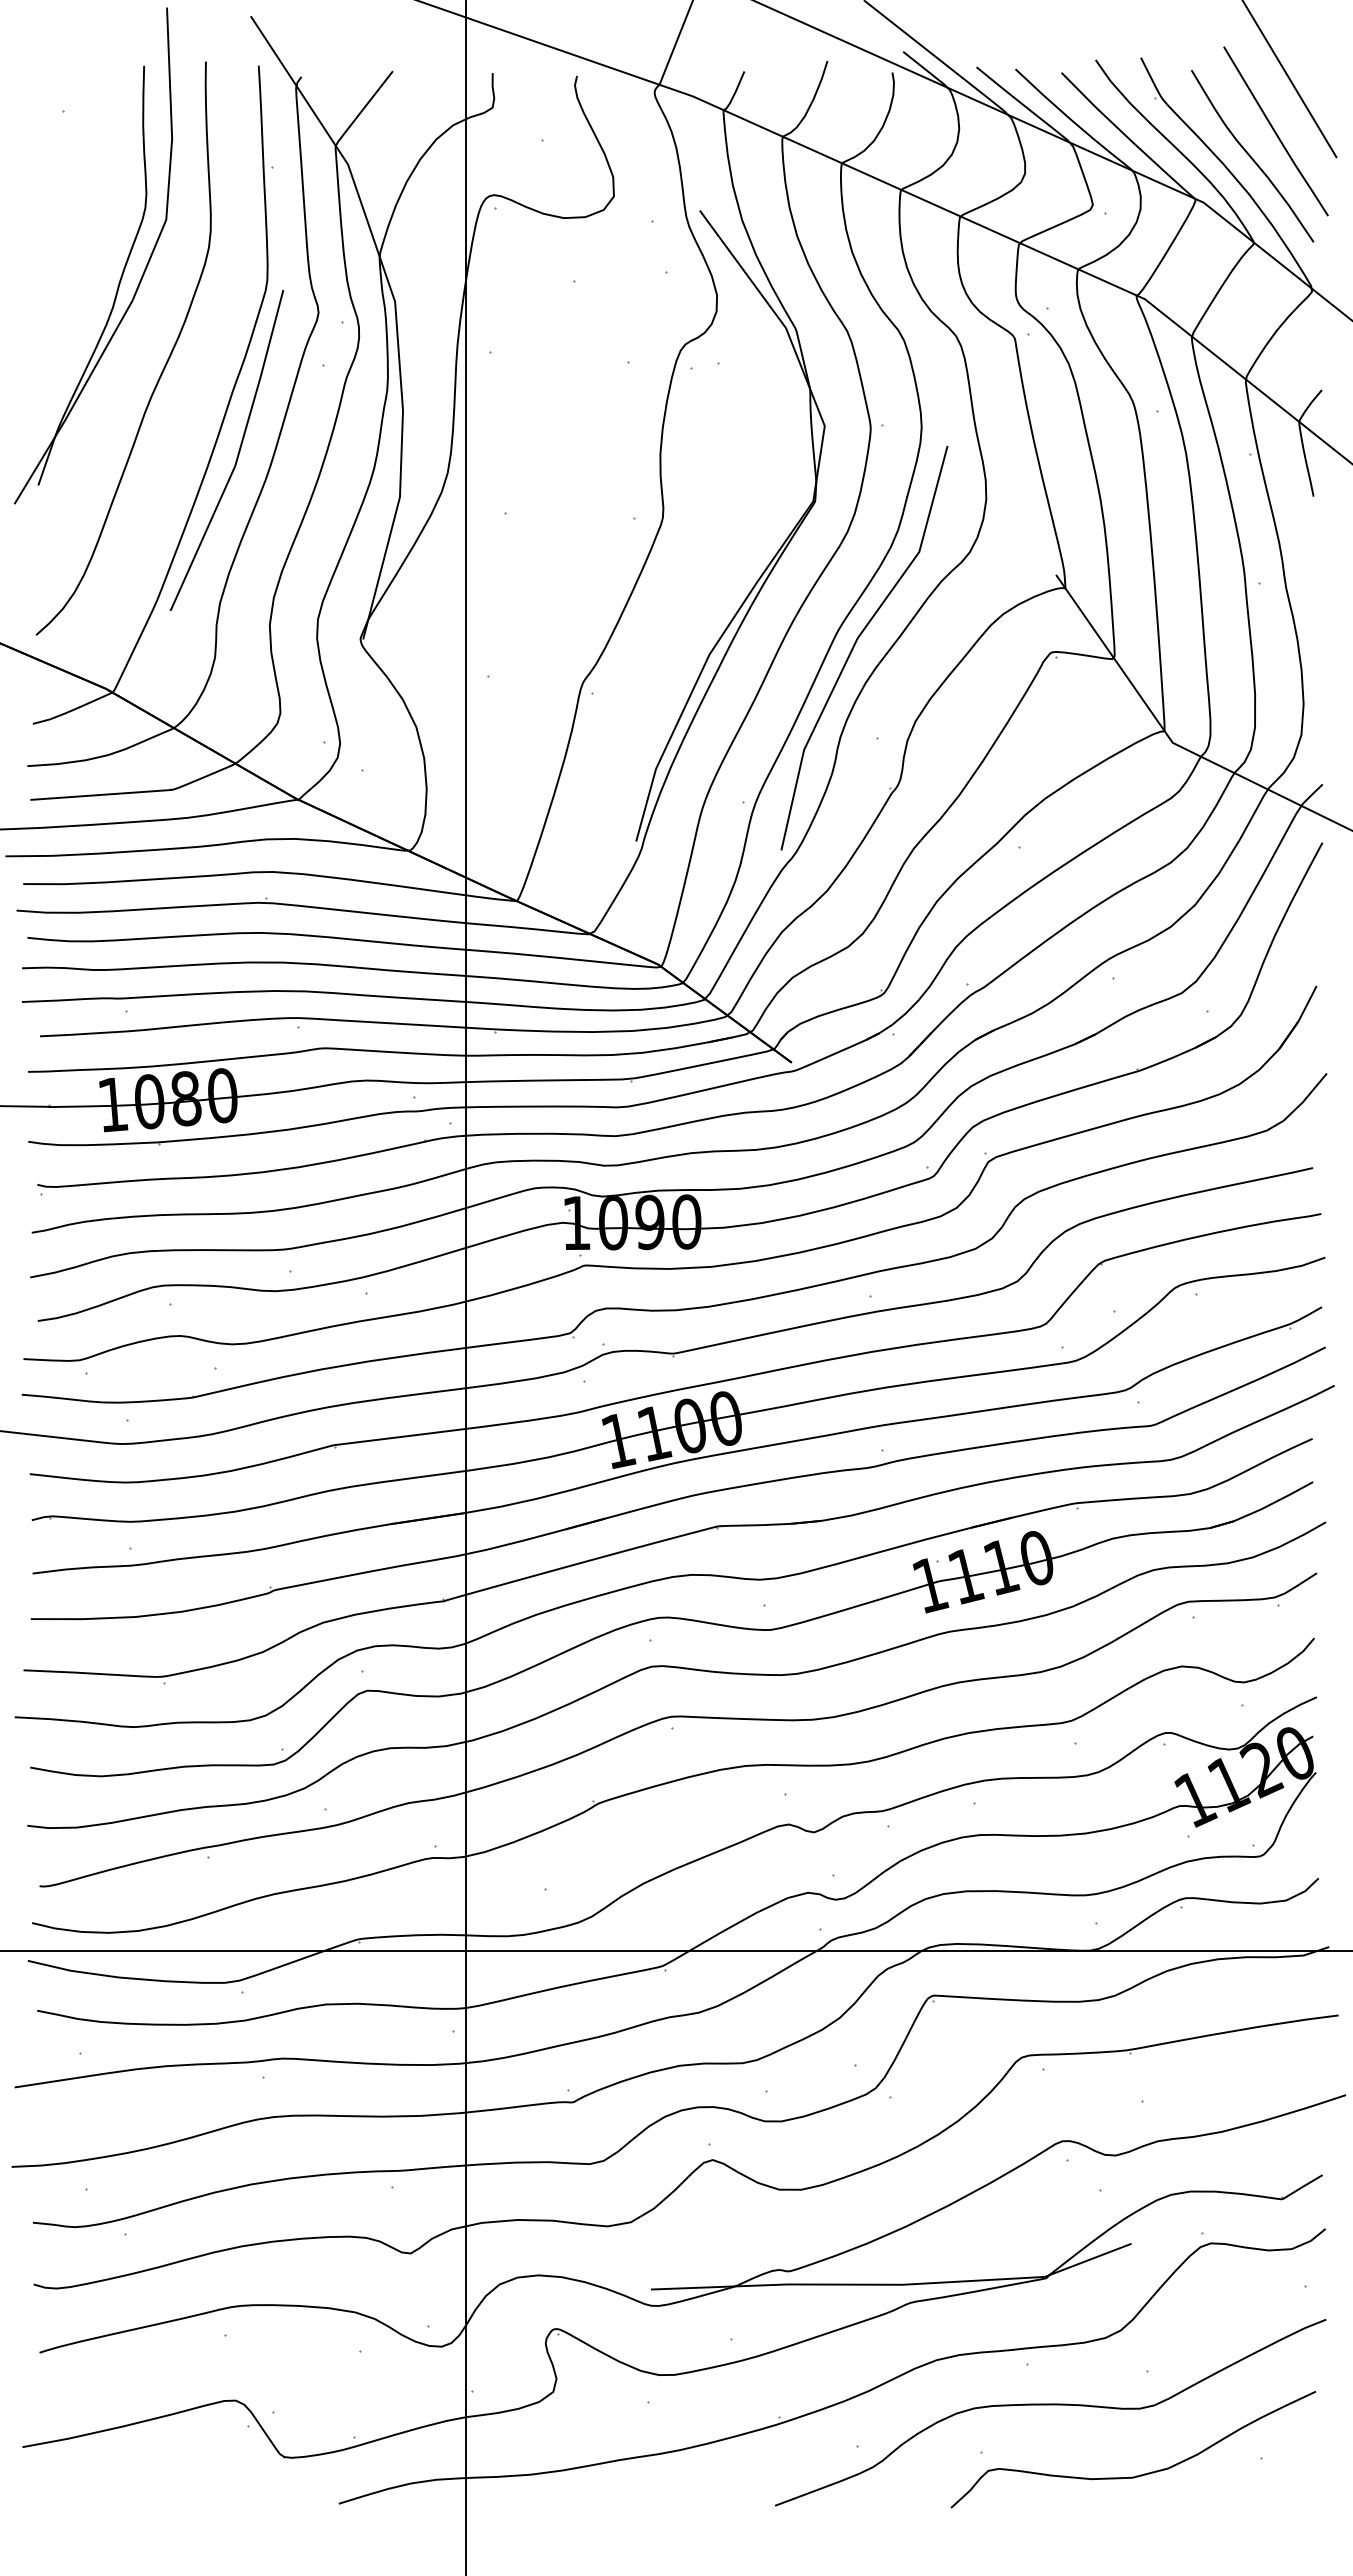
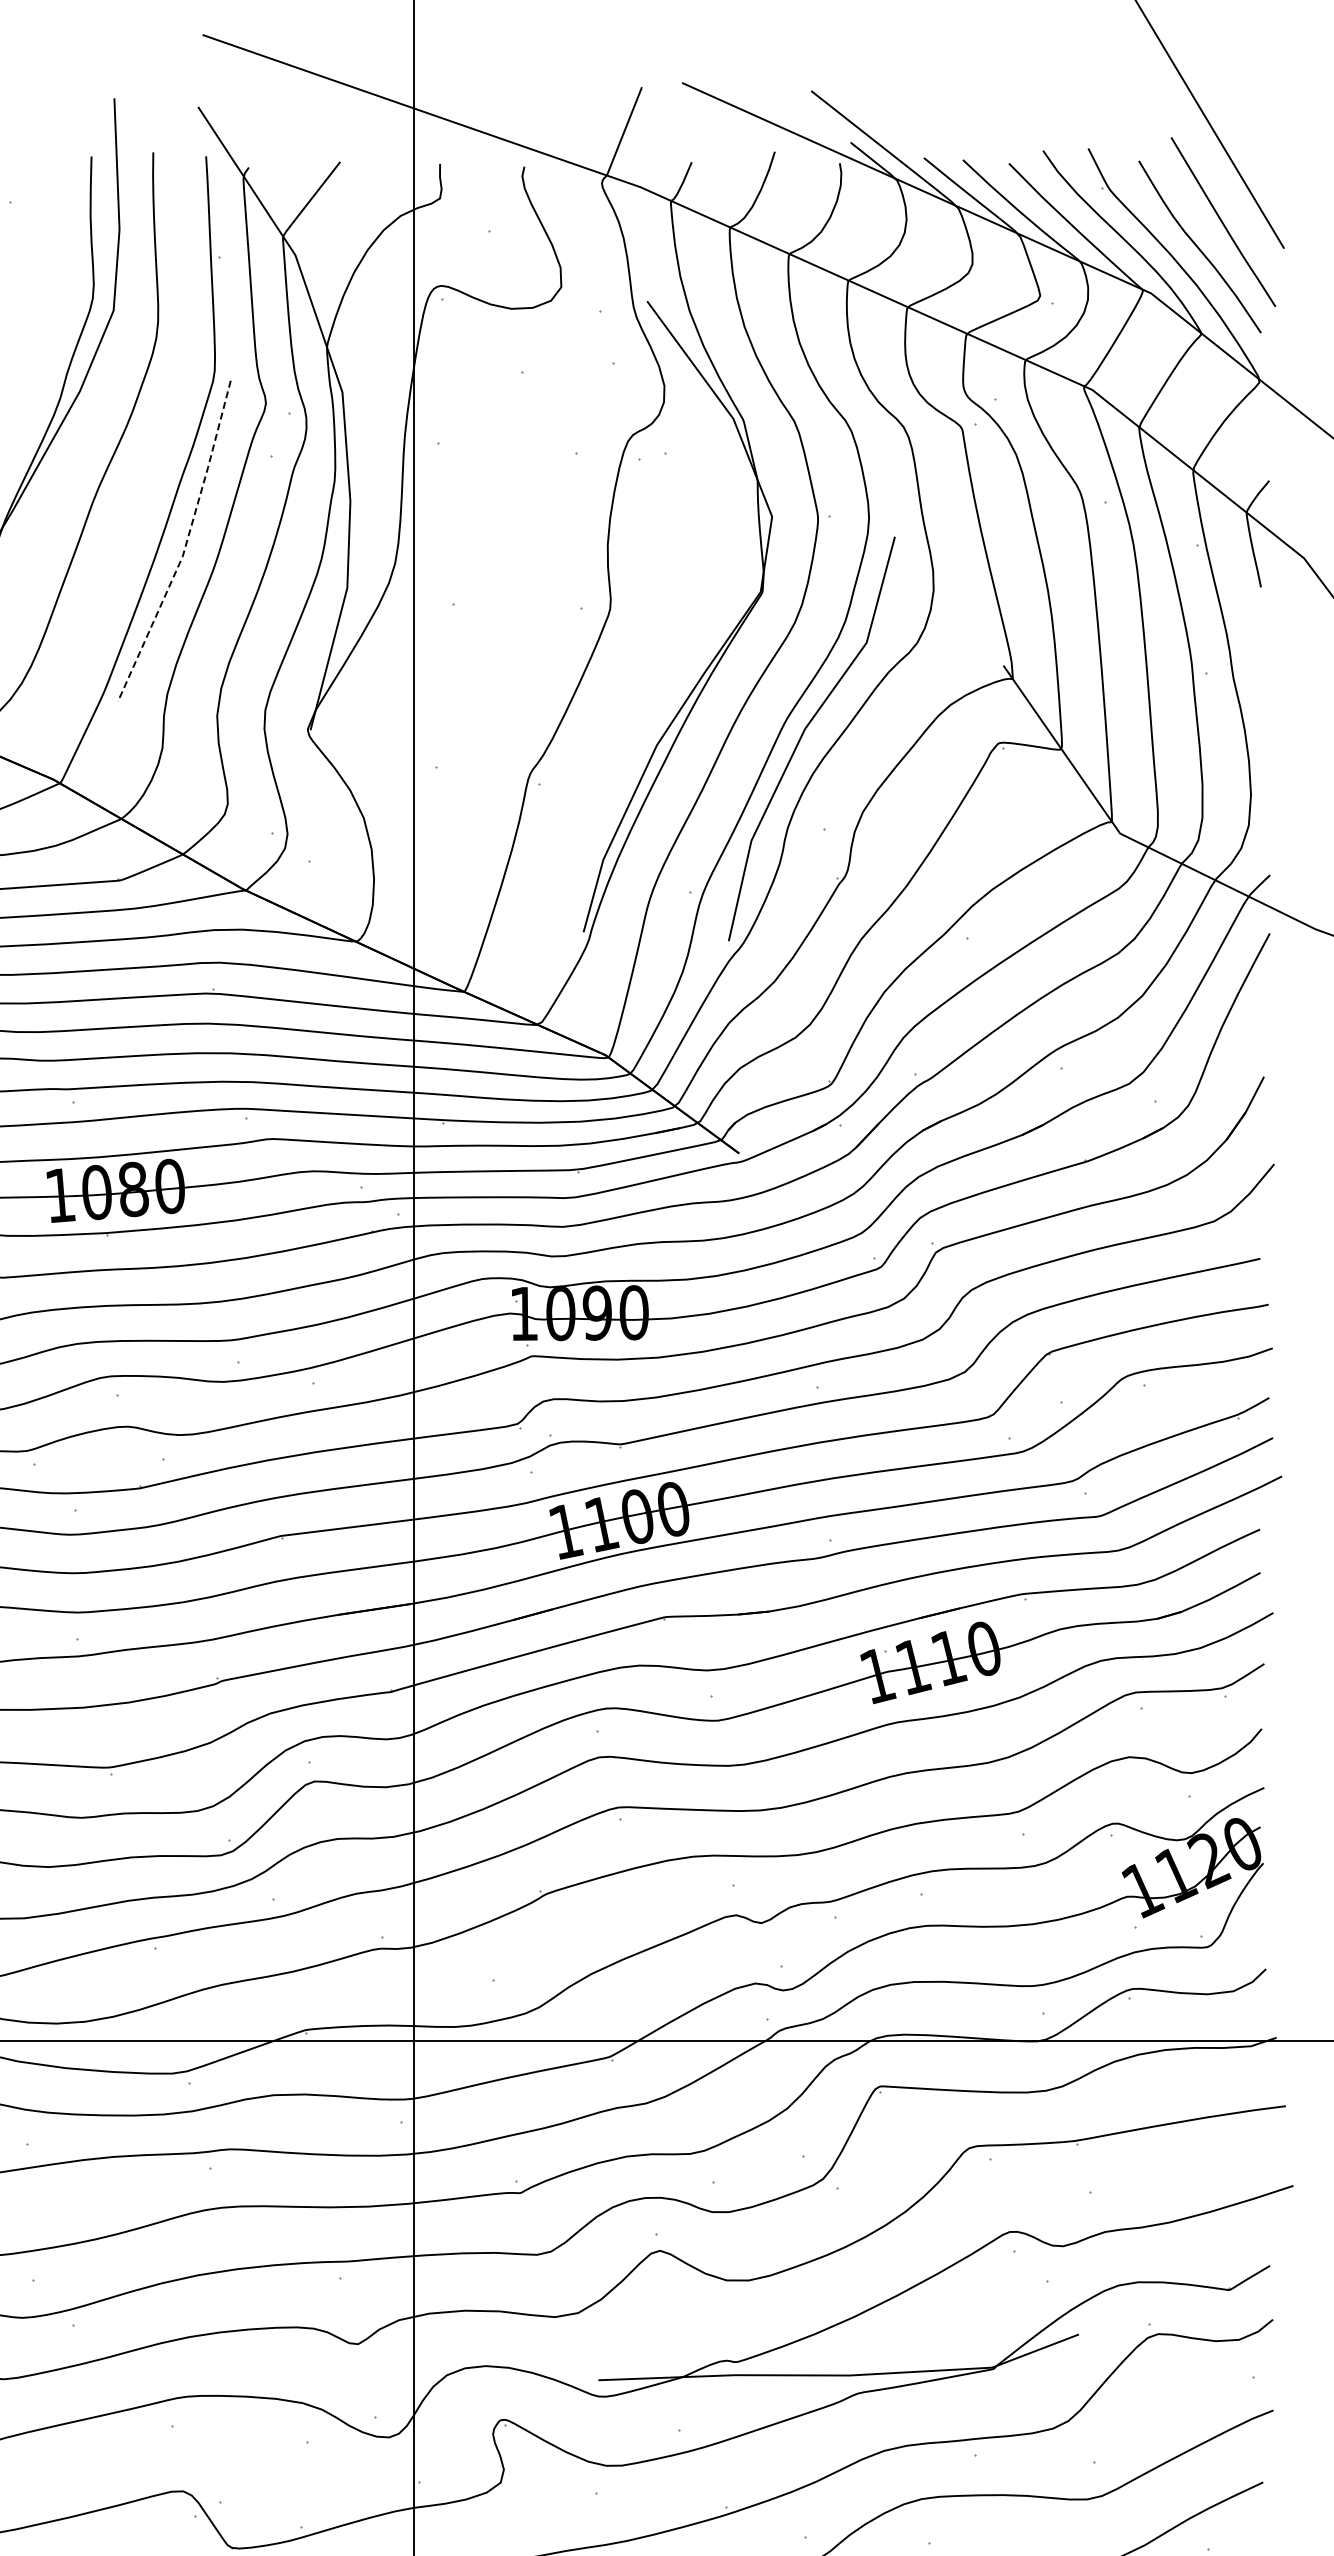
line: (238, 454) -> (185, 545), solid -> dashed

